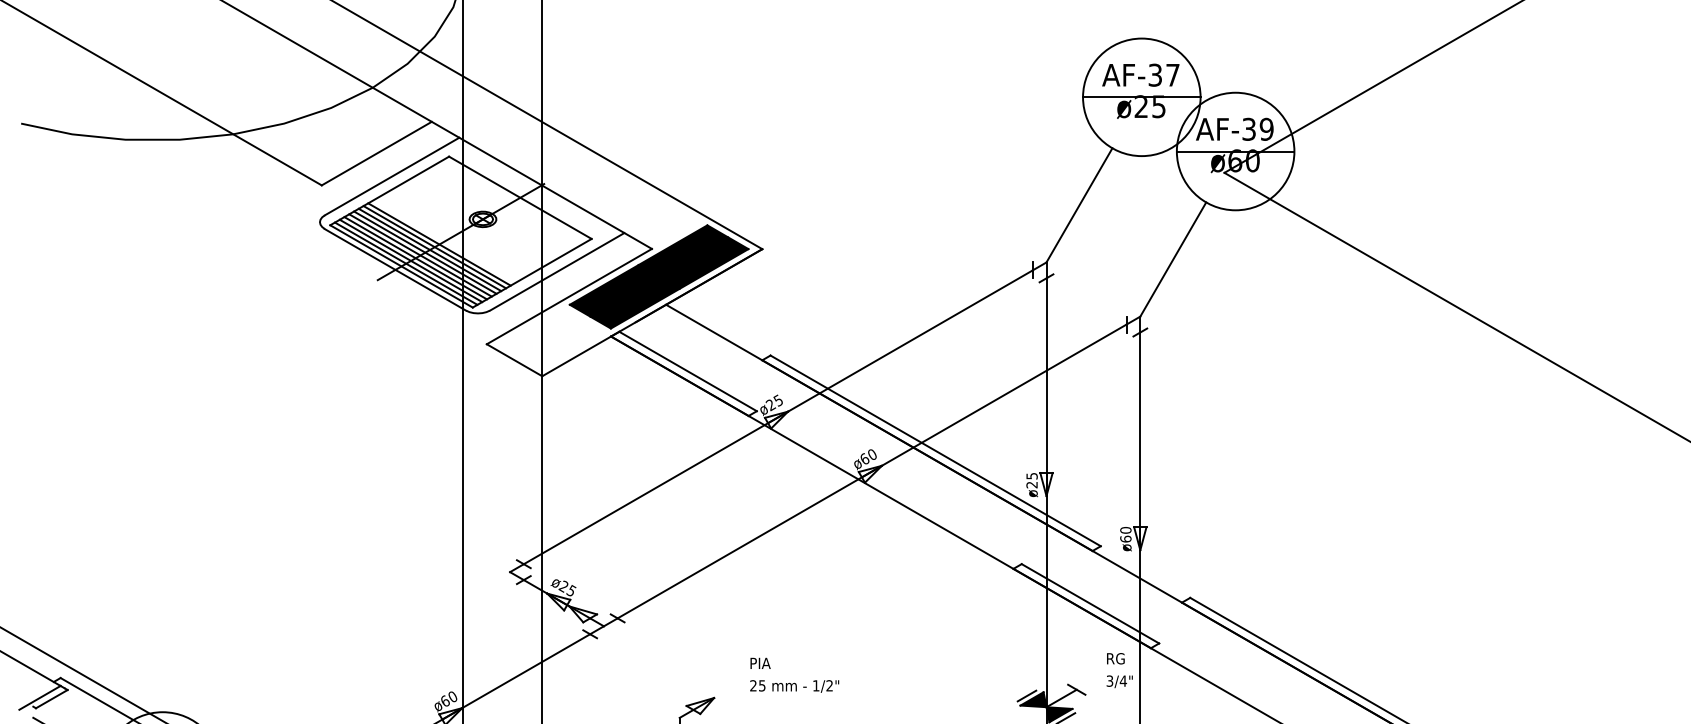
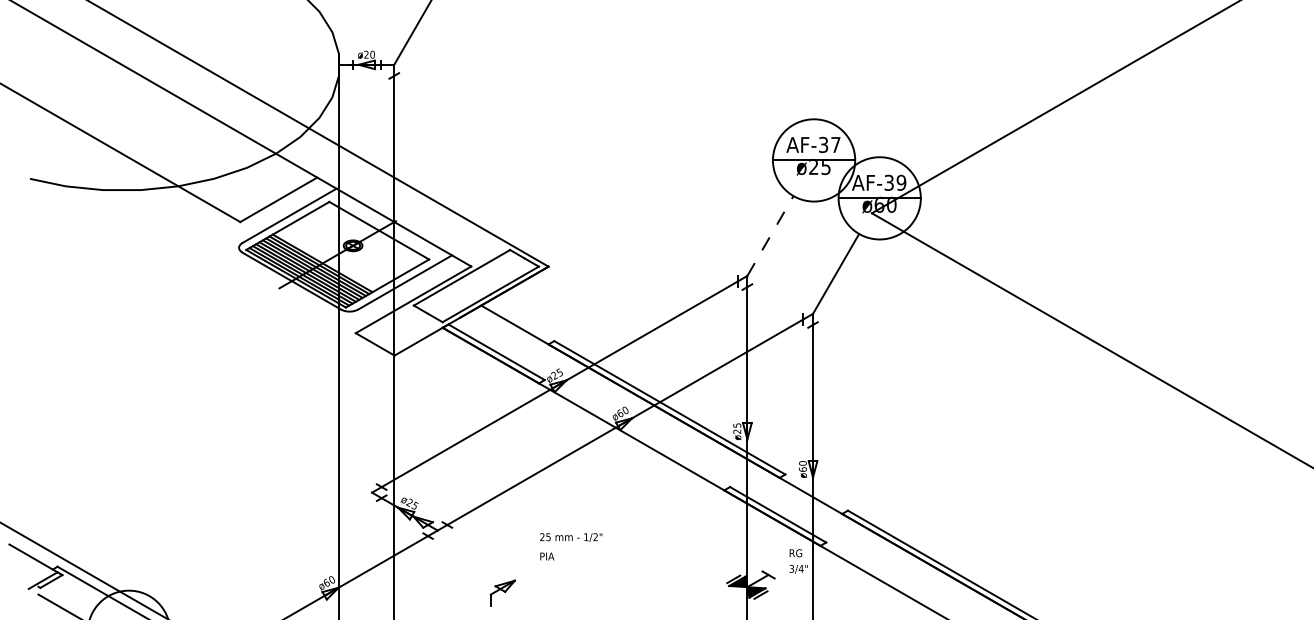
line: (1079, 204) -> (770, 235), solid -> dashed
fill: (657, 277) -> (475, 286), removed
text: (795, 686) -> (571, 537), moved

